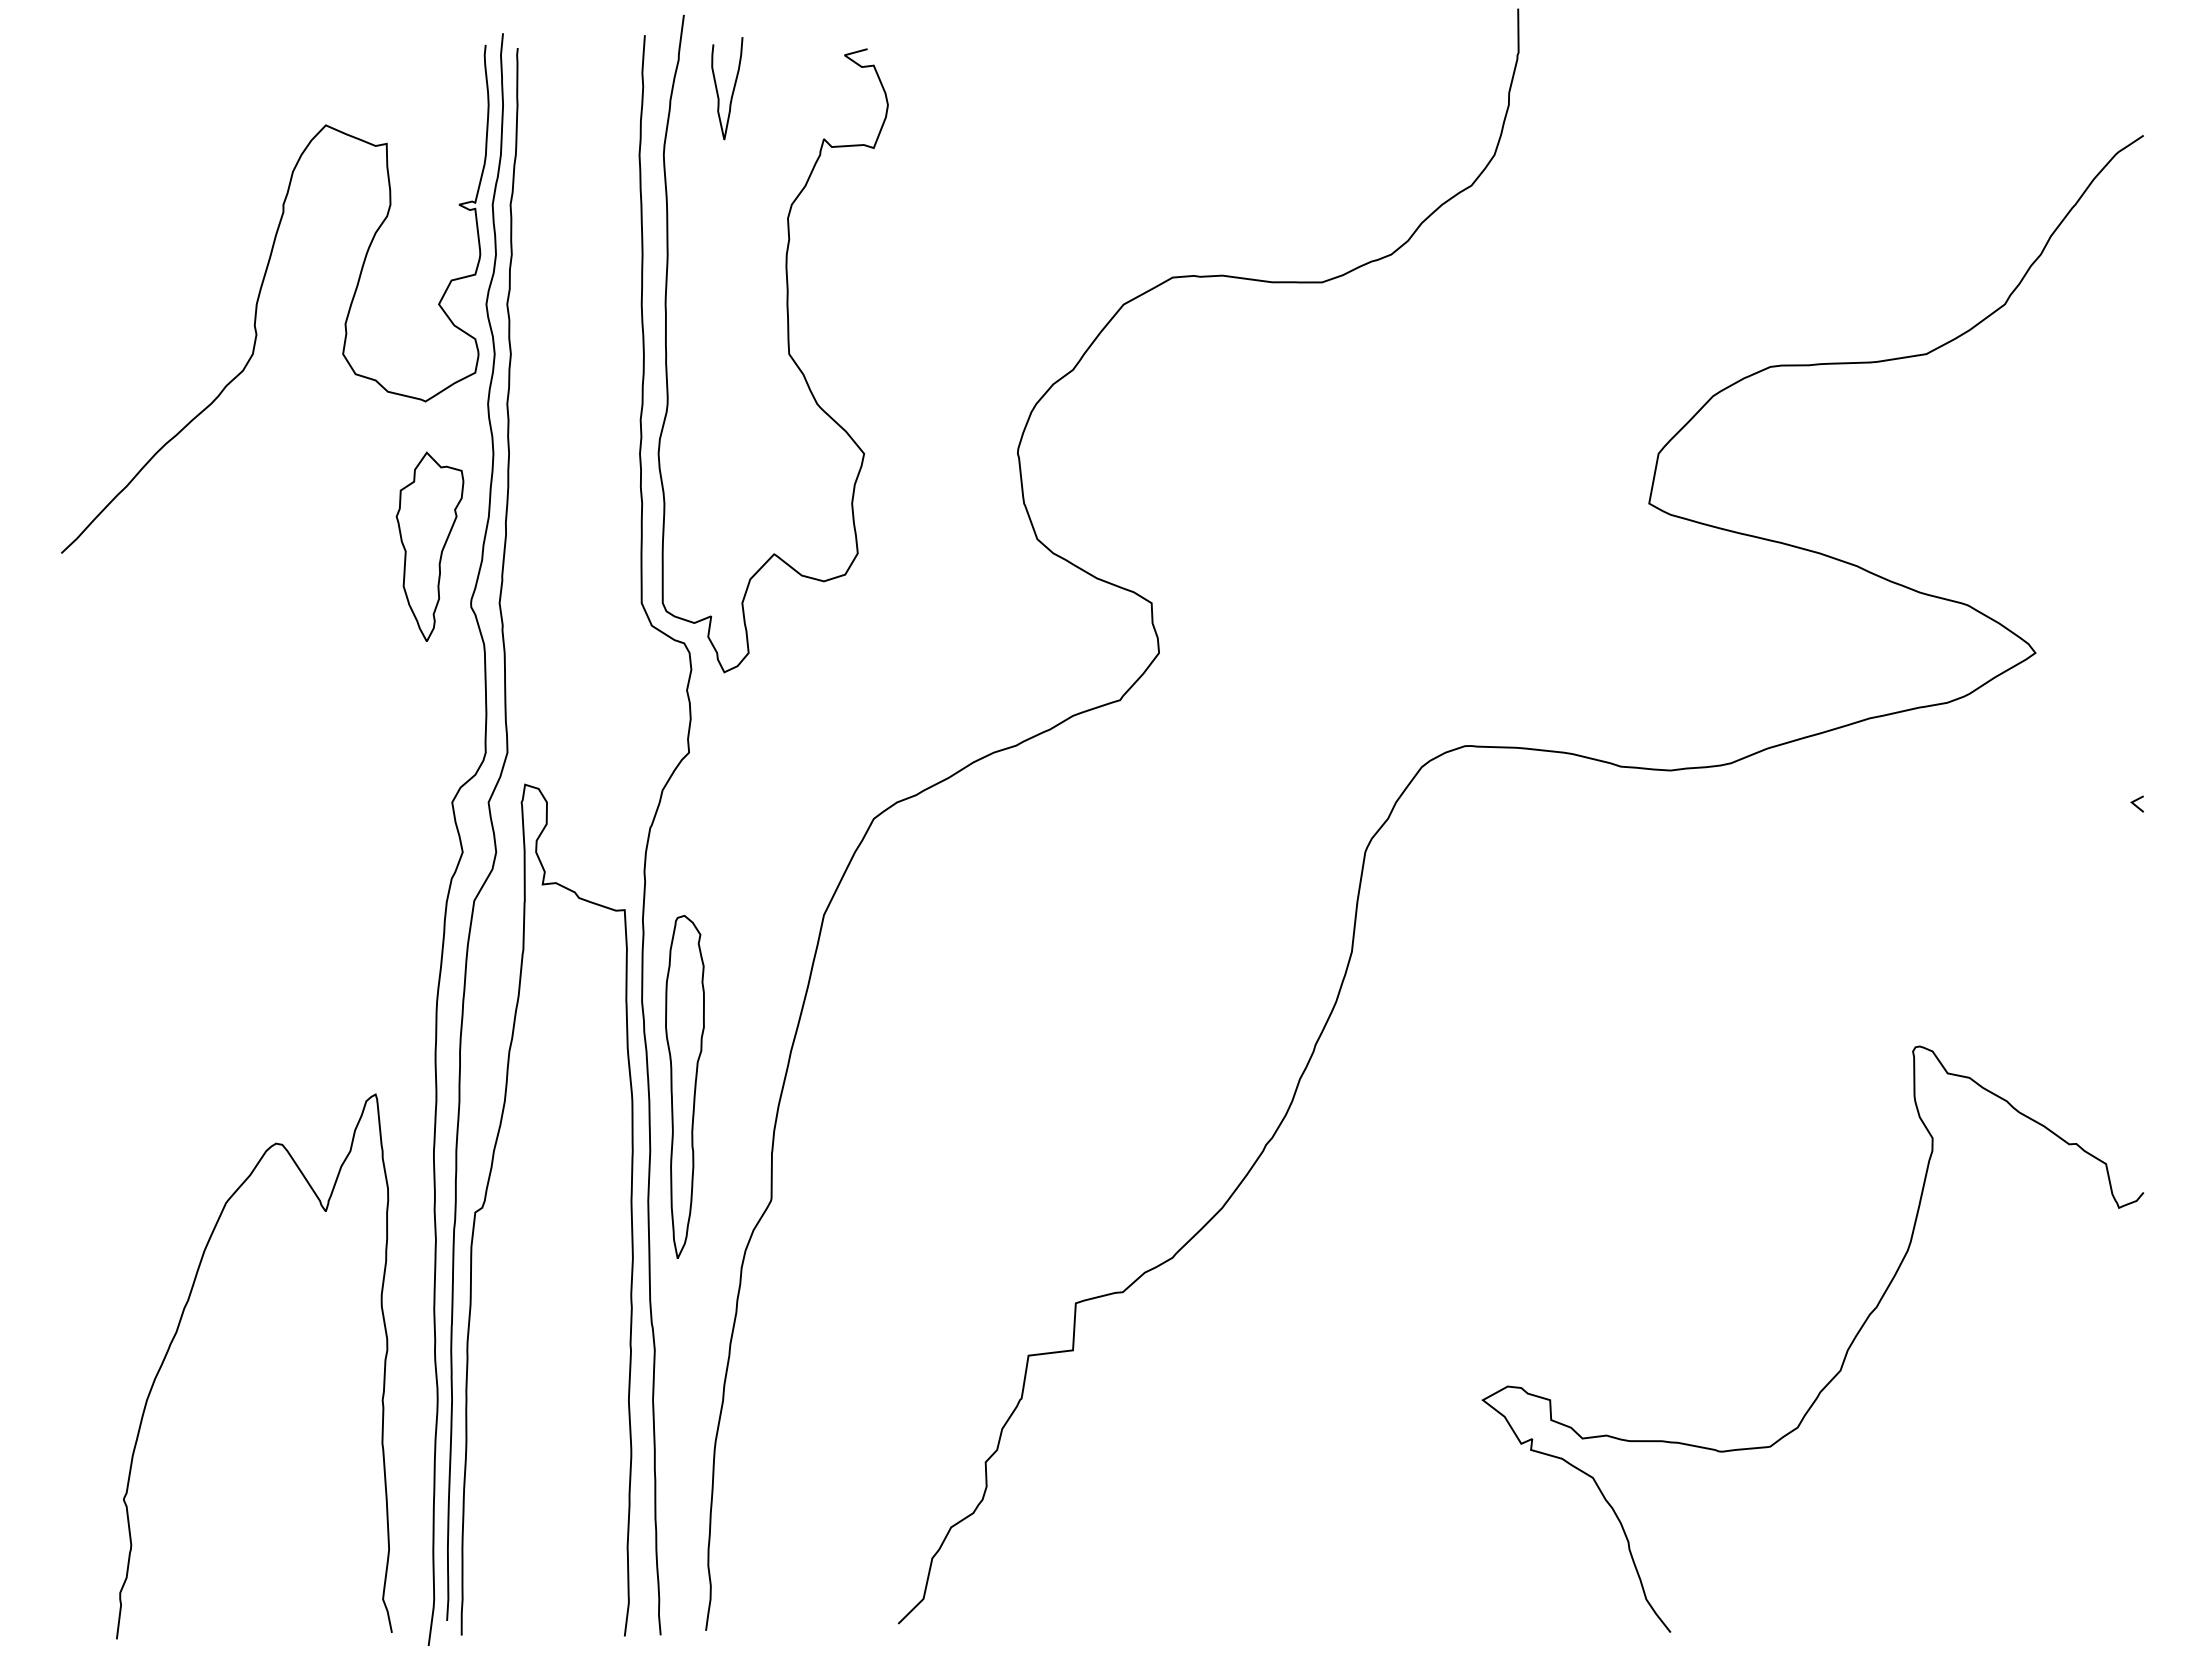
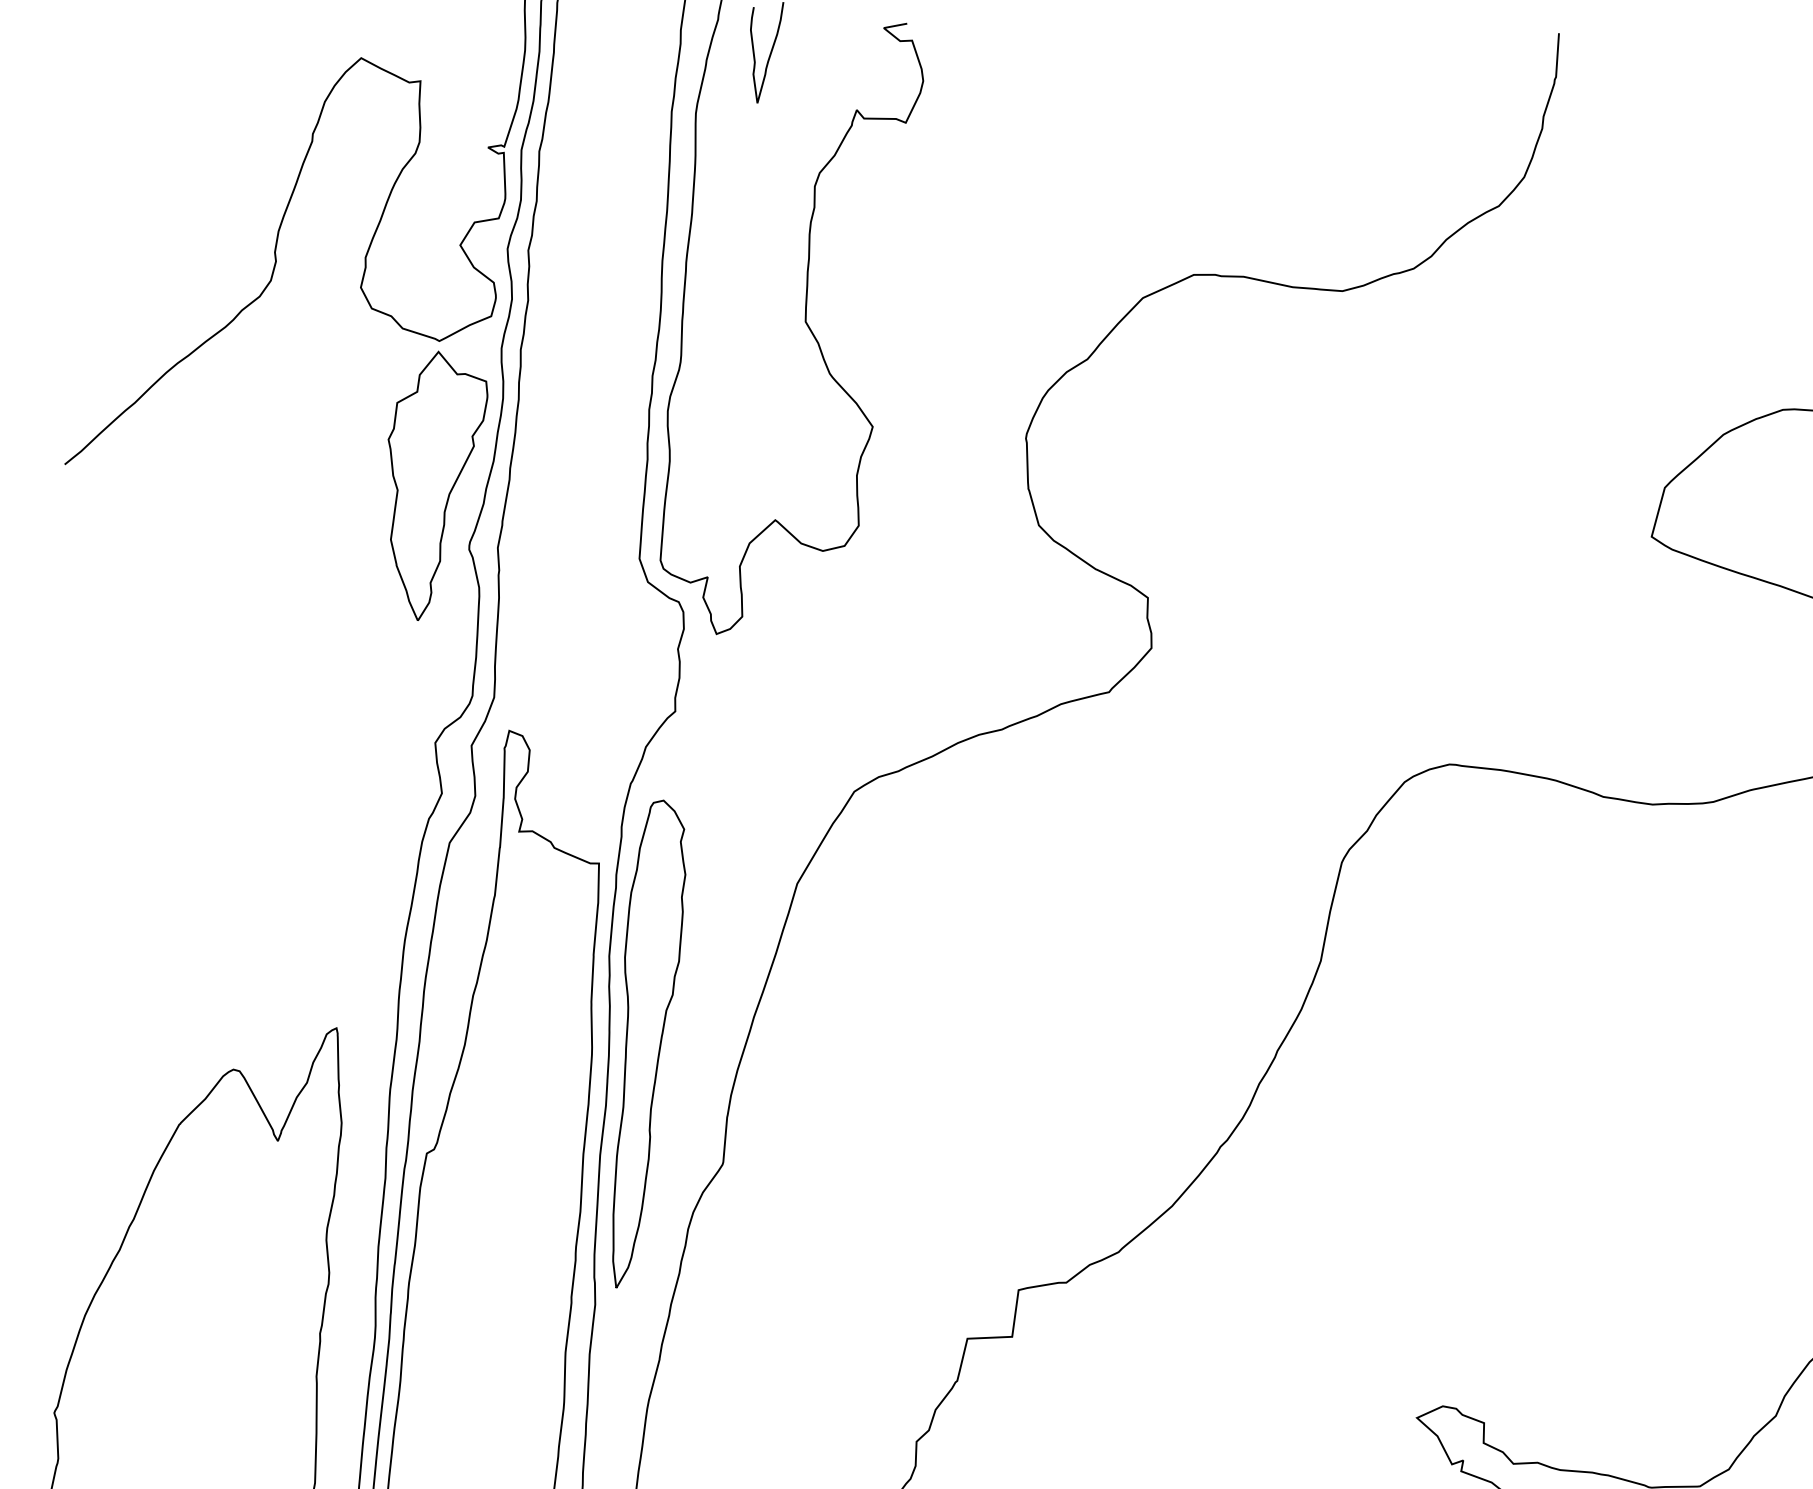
part: (429, 546) -> (432, 485), size x1.43
part: (684, 1086) -> (645, 1043), size x1.43

